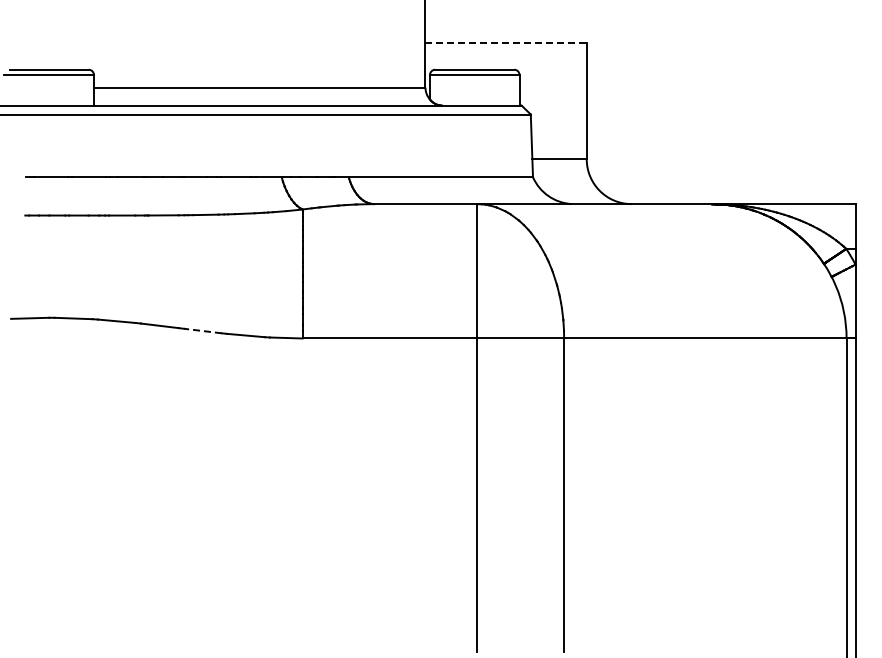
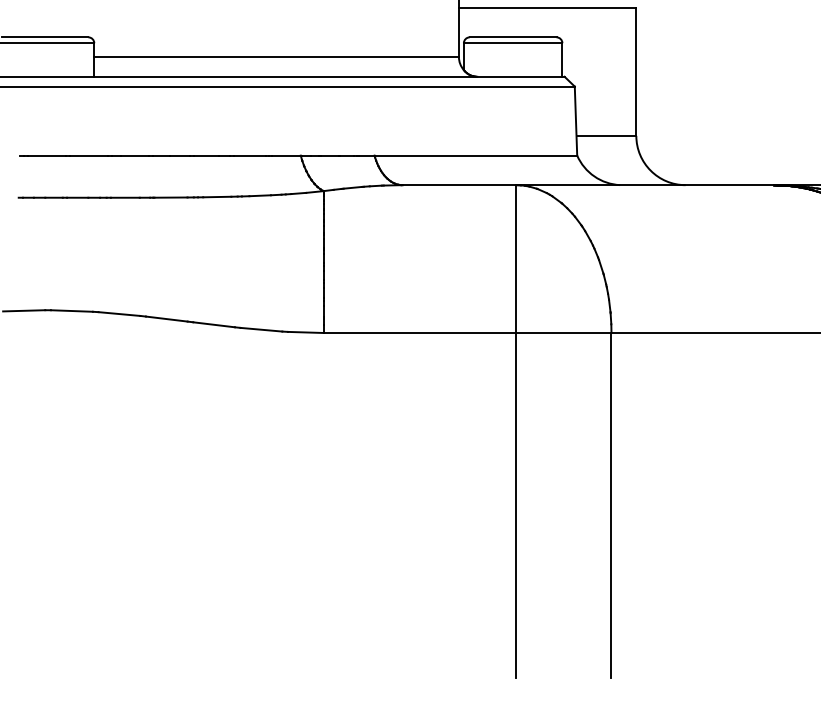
line: (506, 42) -> (548, 7), dashed -> solid
line: (202, 330) -> (213, 324), dashed -> solid

